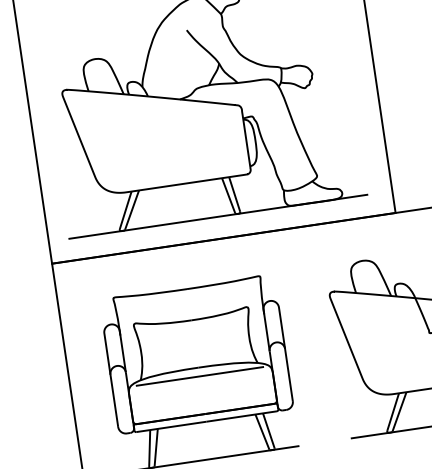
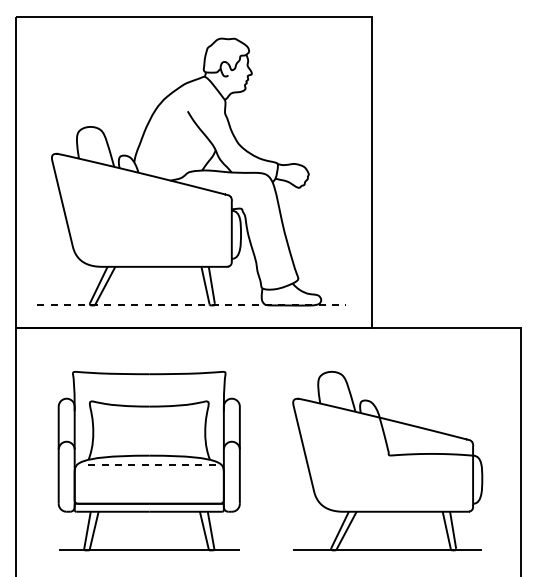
line: (217, 216) -> (191, 305), solid -> dashed
line: (200, 376) -> (149, 464), solid -> dashed

